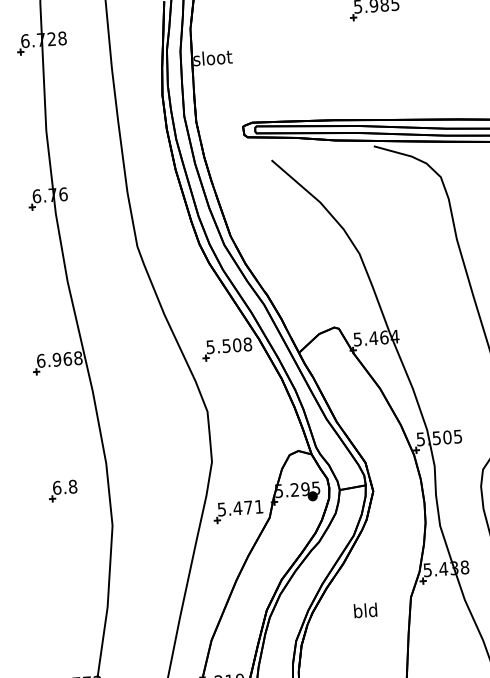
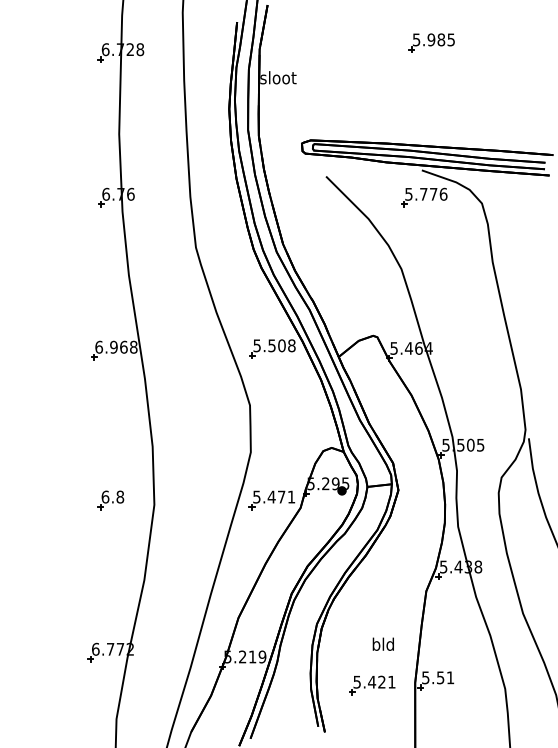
part: (378, 175) -> (424, 197), added
part: (62, 491) -> (110, 500), moved
text: (364, 609) -> (382, 643), moved

